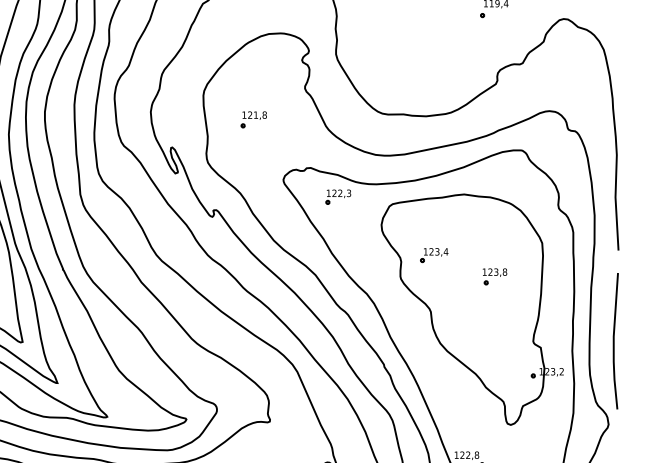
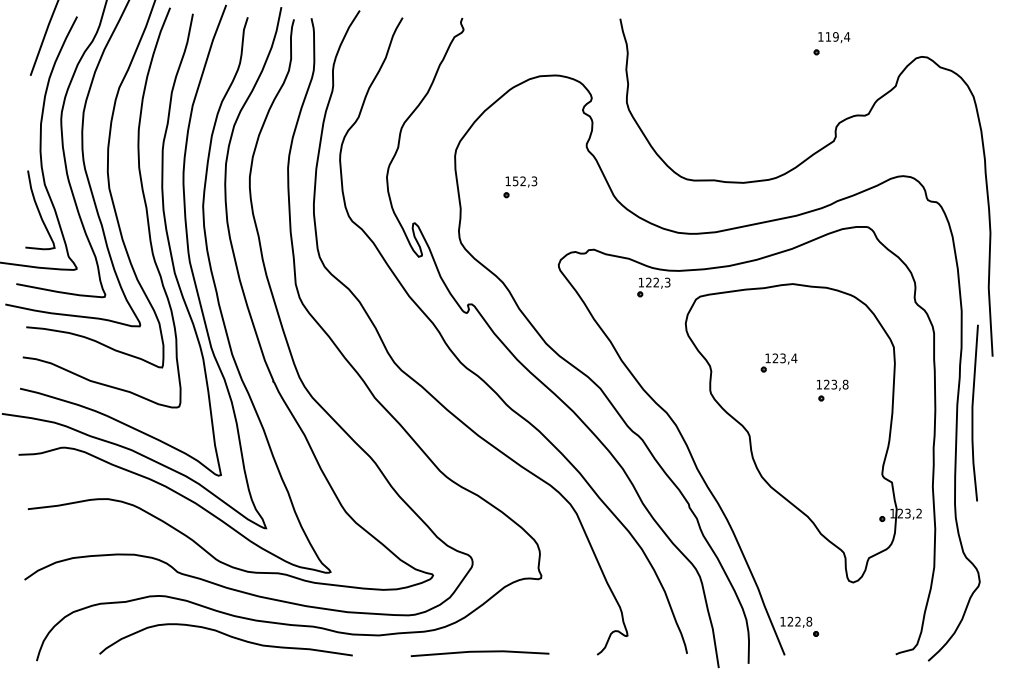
text: (257, 115) -> (524, 181), 121,8 -> 152,3
part: (338, 197) -> (653, 287), moved
part: (433, 255) -> (778, 362), moved
line: (614, 340) -> (973, 412), moved

